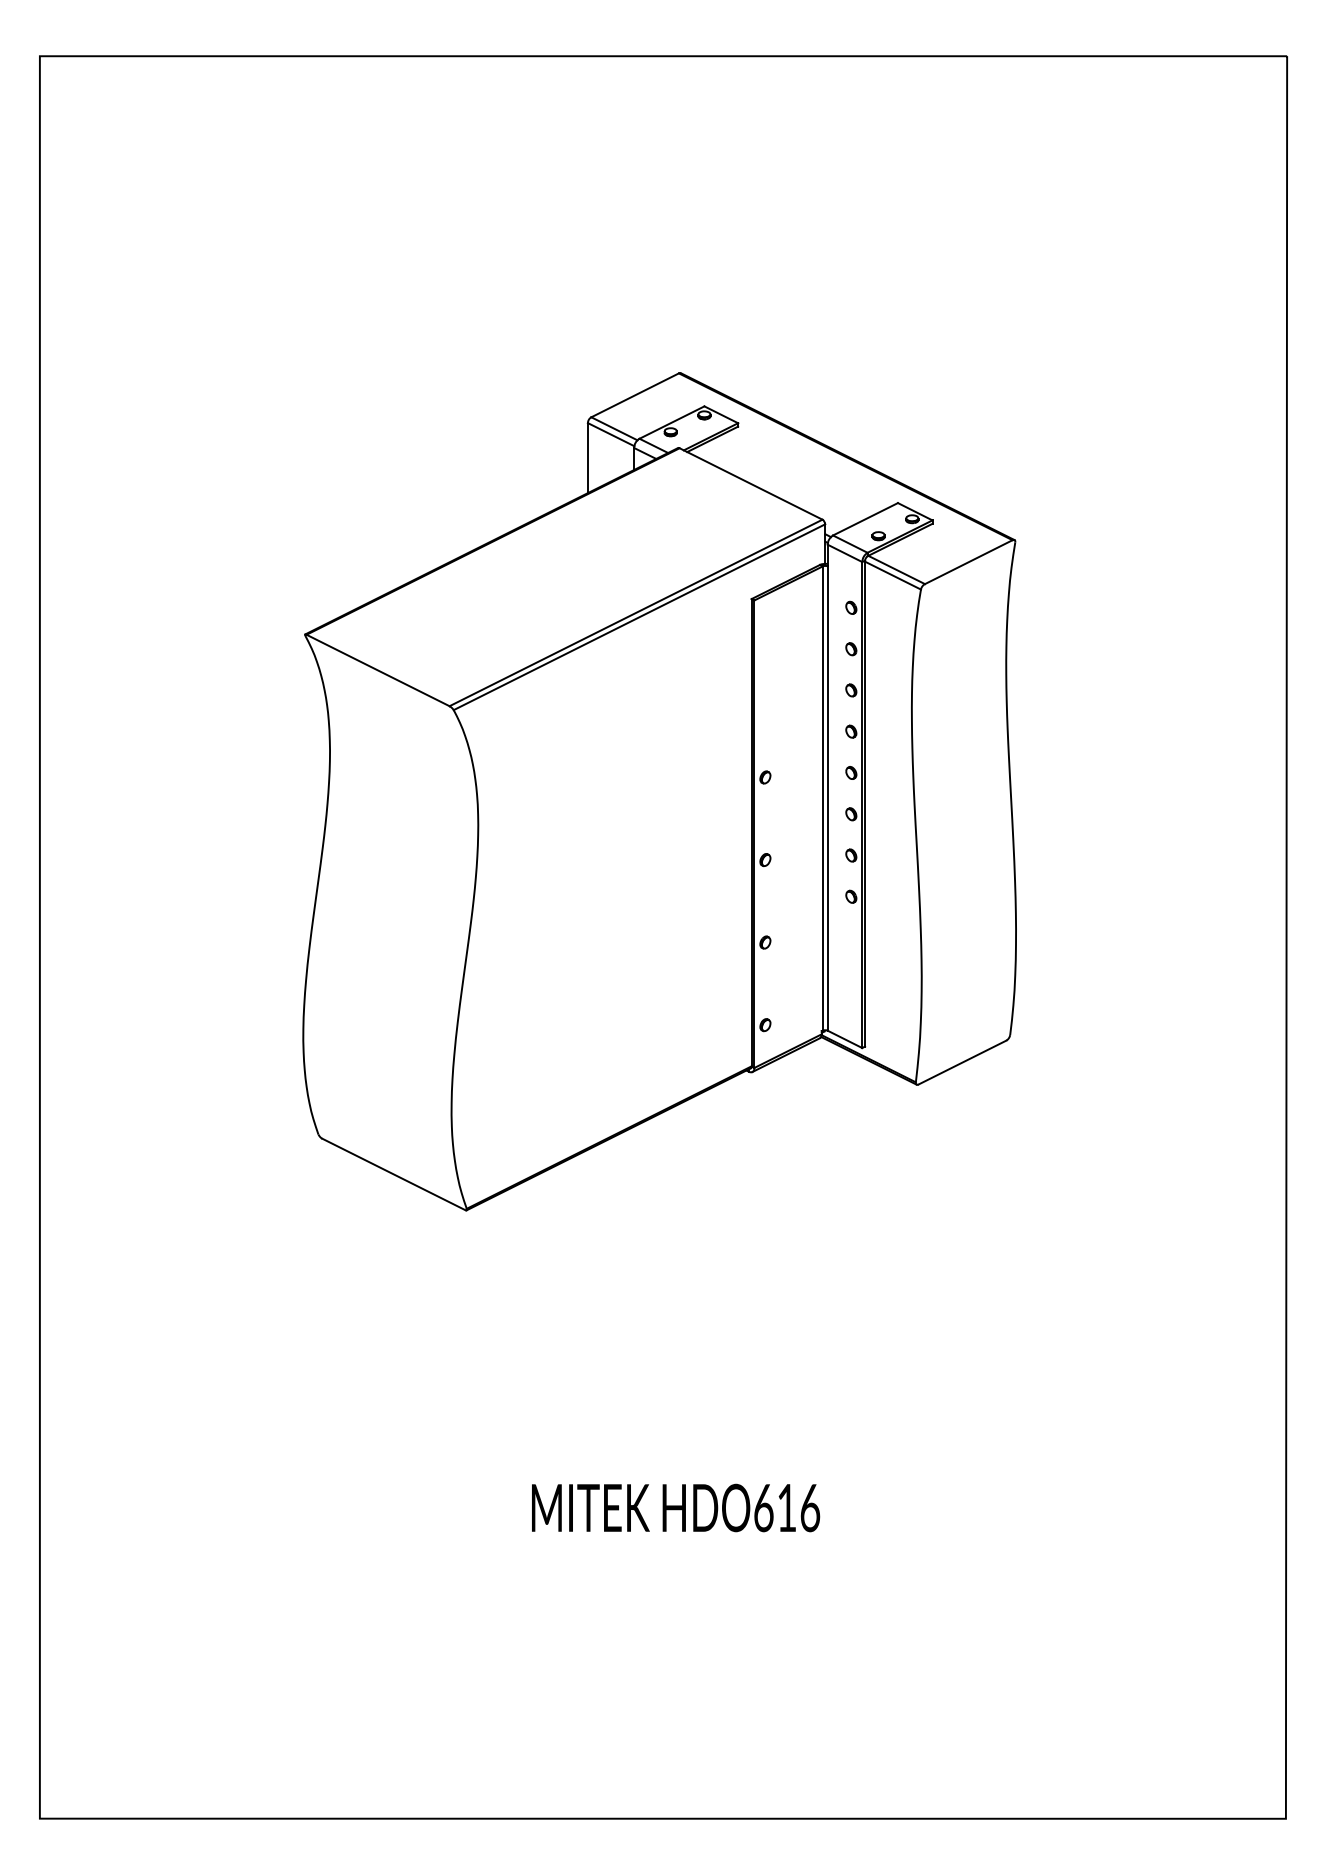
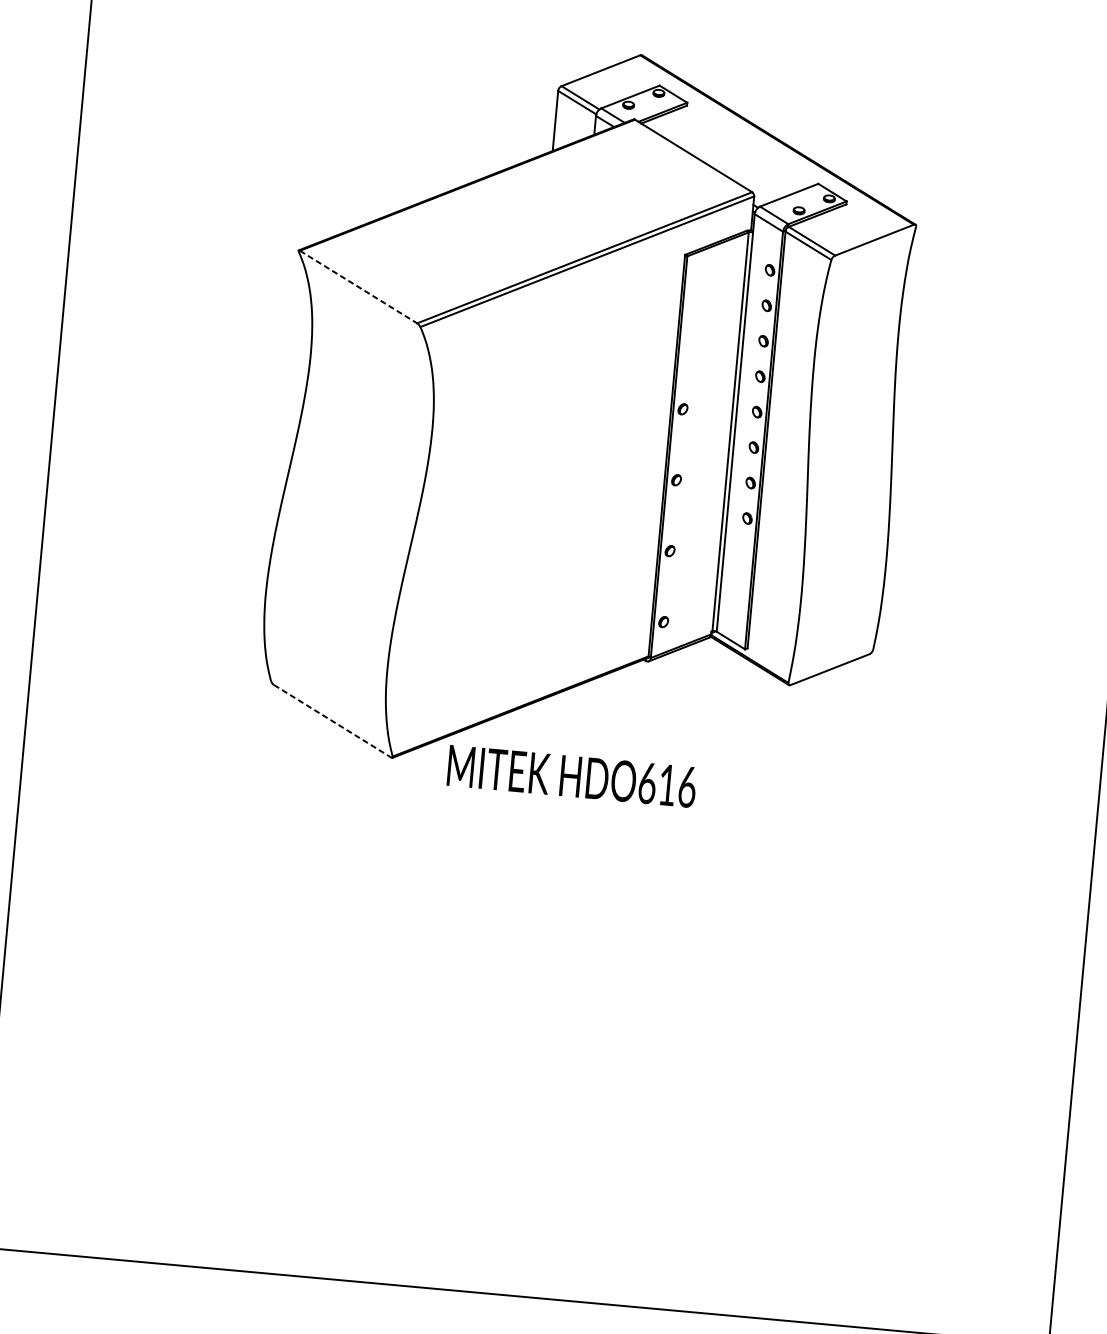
line: (378, 670) -> (358, 287), solid -> dashed
line: (393, 1174) -> (332, 721), solid -> dashed
text: (676, 1507) -> (572, 776), moved

